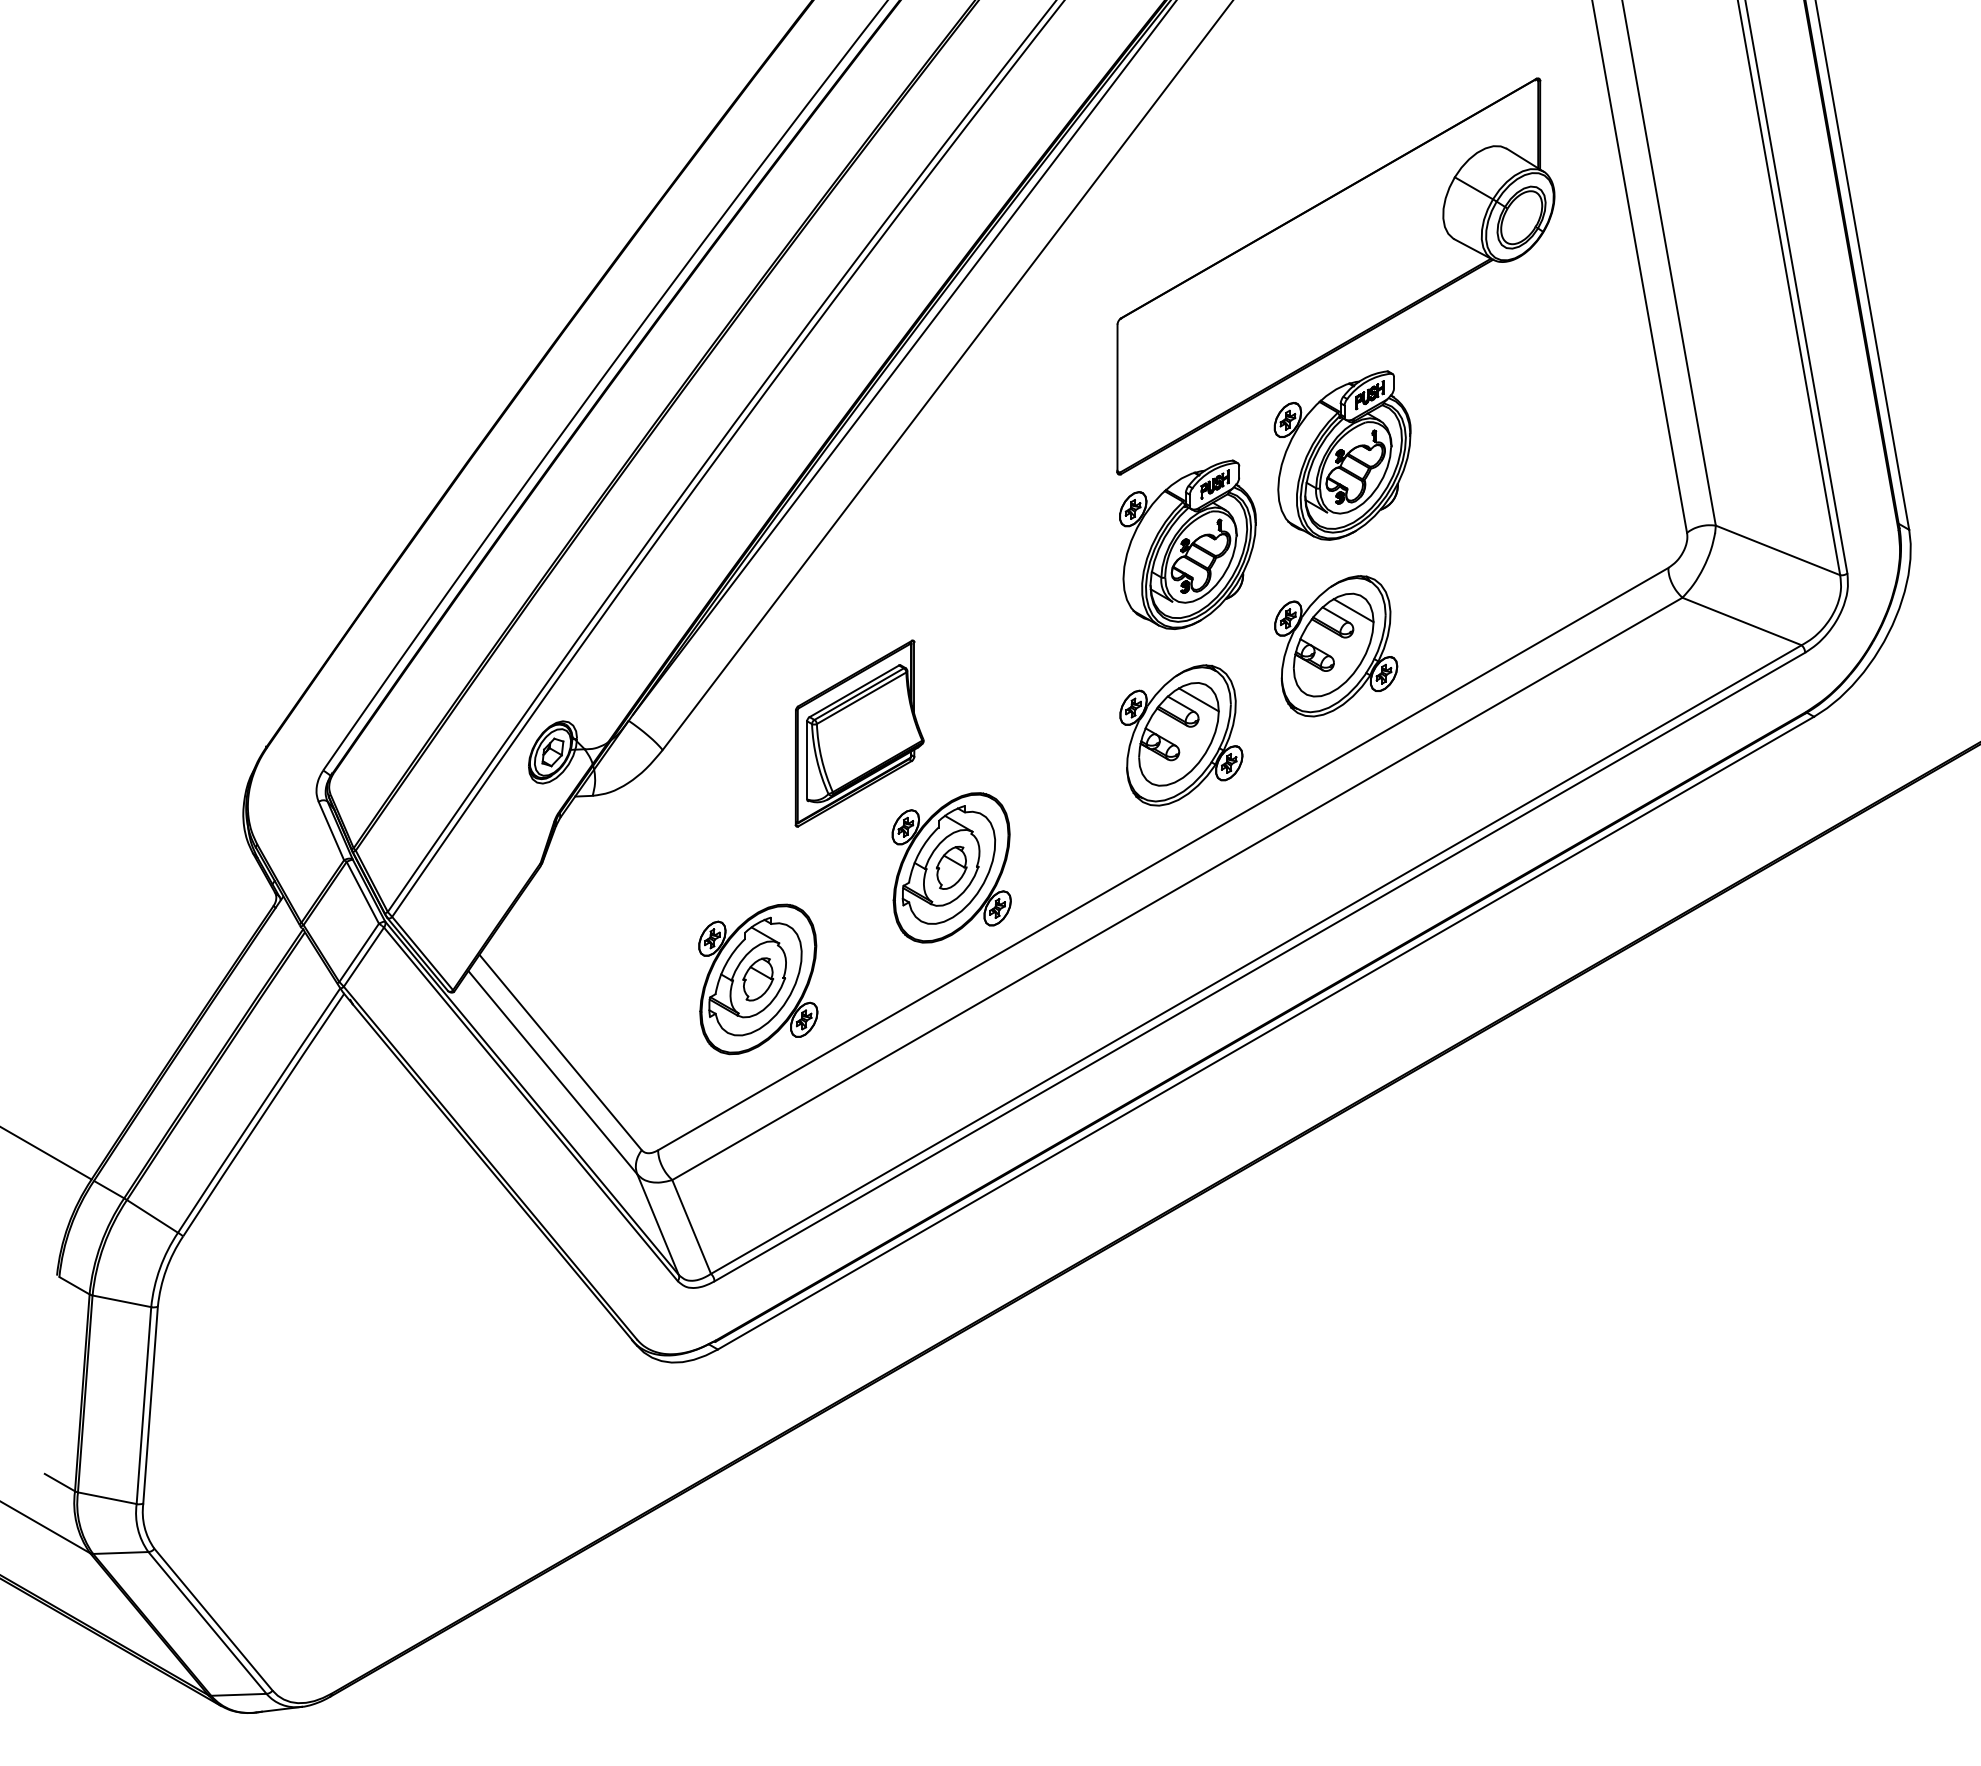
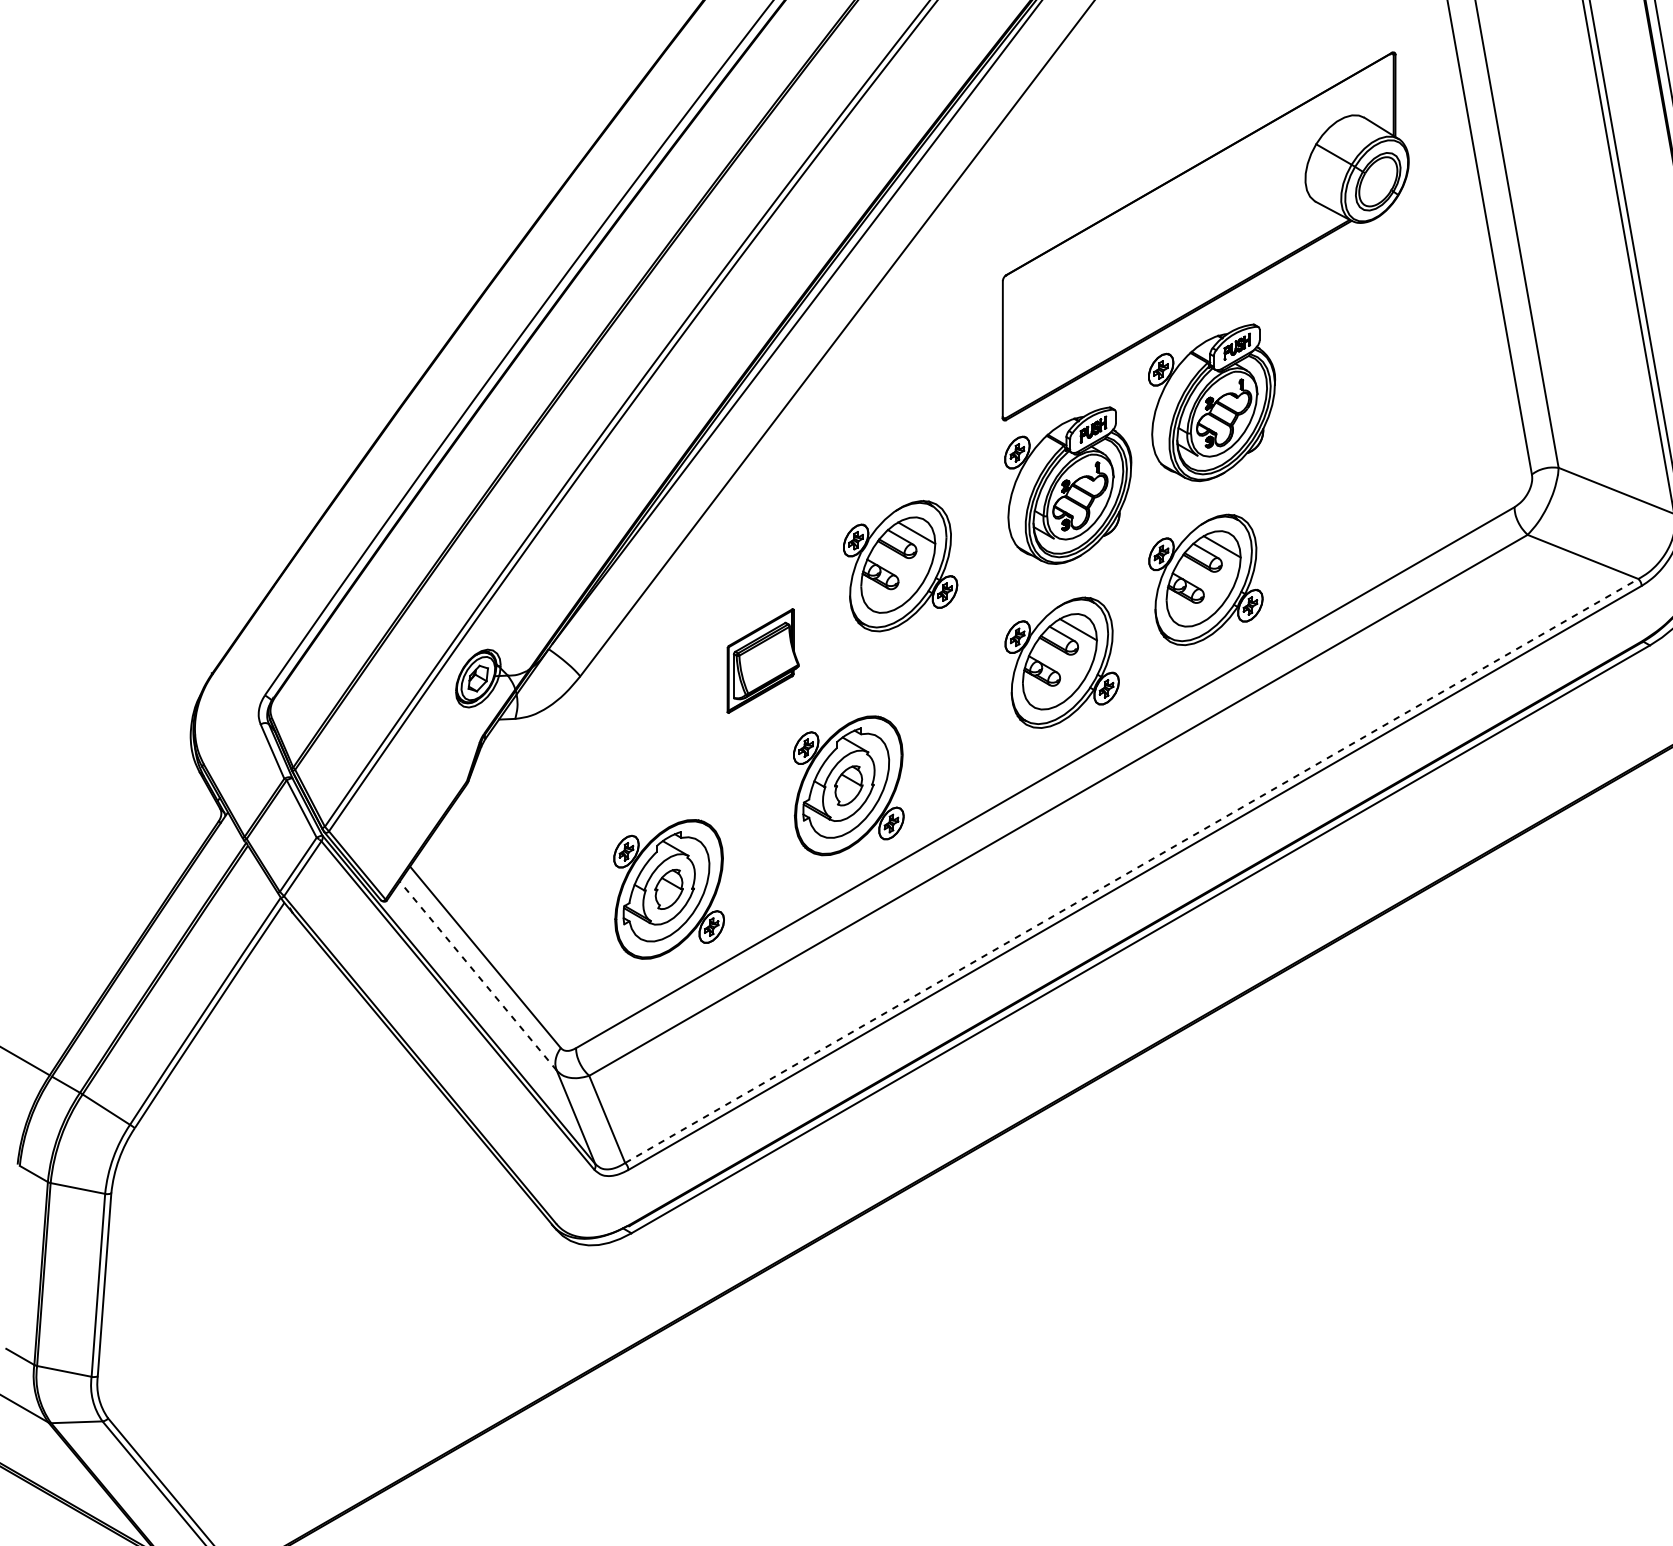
part: (1007, 631) -> (900, 566), added
part: (859, 733) -> (763, 660), size x0.6
line: (1256, 959) -> (1131, 870), solid -> dashed
line: (552, 1072) -> (477, 975), solid -> dashed

